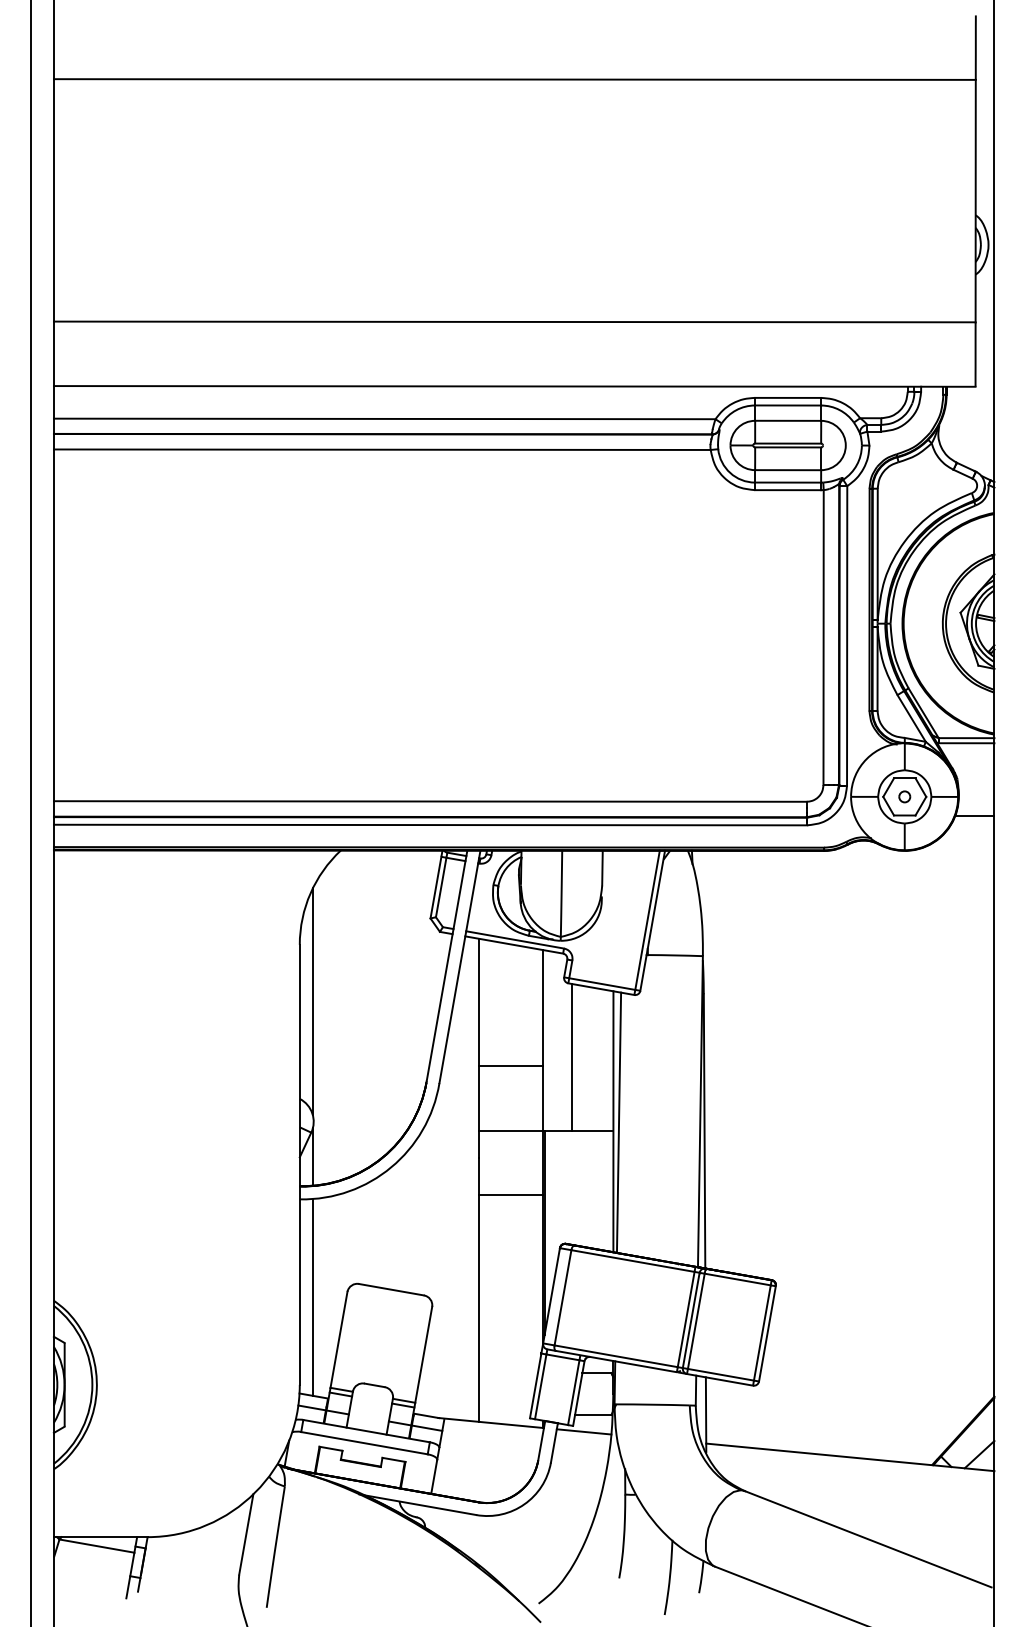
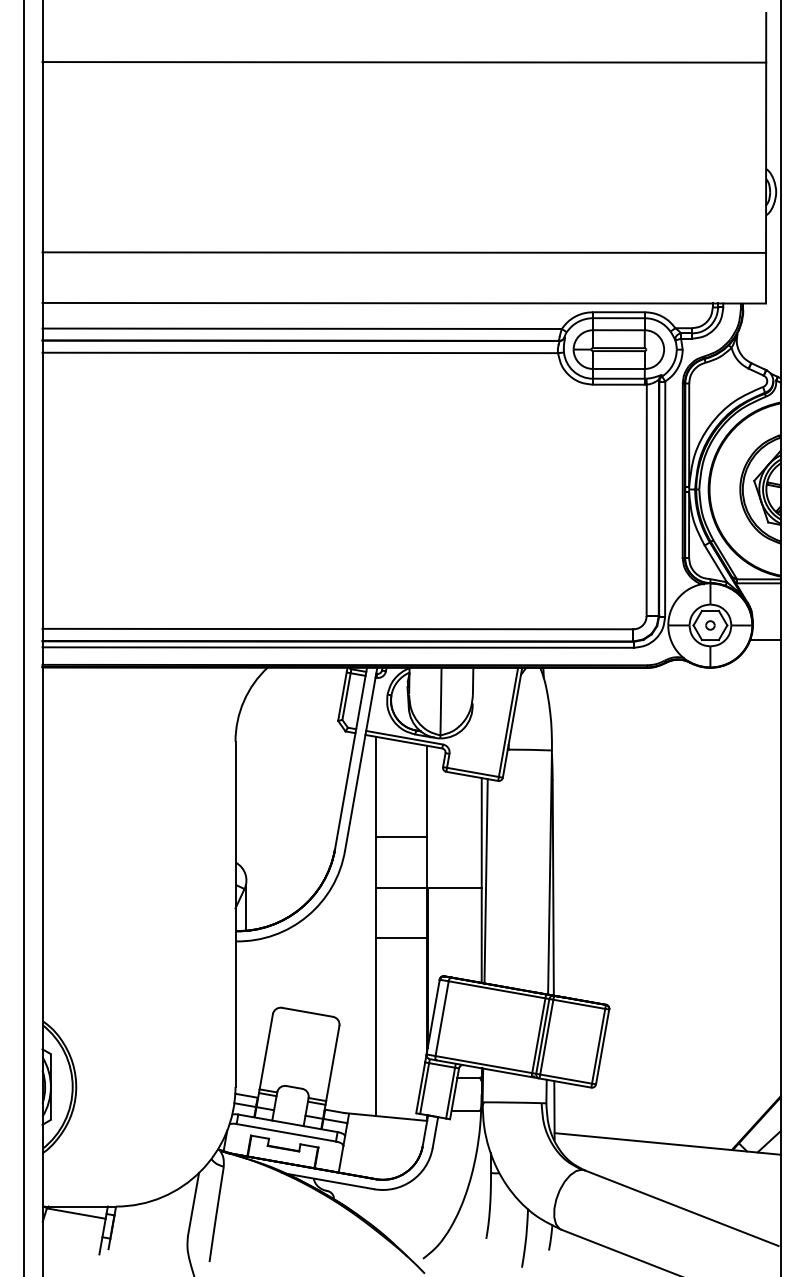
line: (312, 1001) -> (245, 786), removed
line: (571, 1056) -> (448, 829), removed
line: (312, 1297) -> (245, 1018), removed
line: (583, 1431) -> (458, 1123), removed

